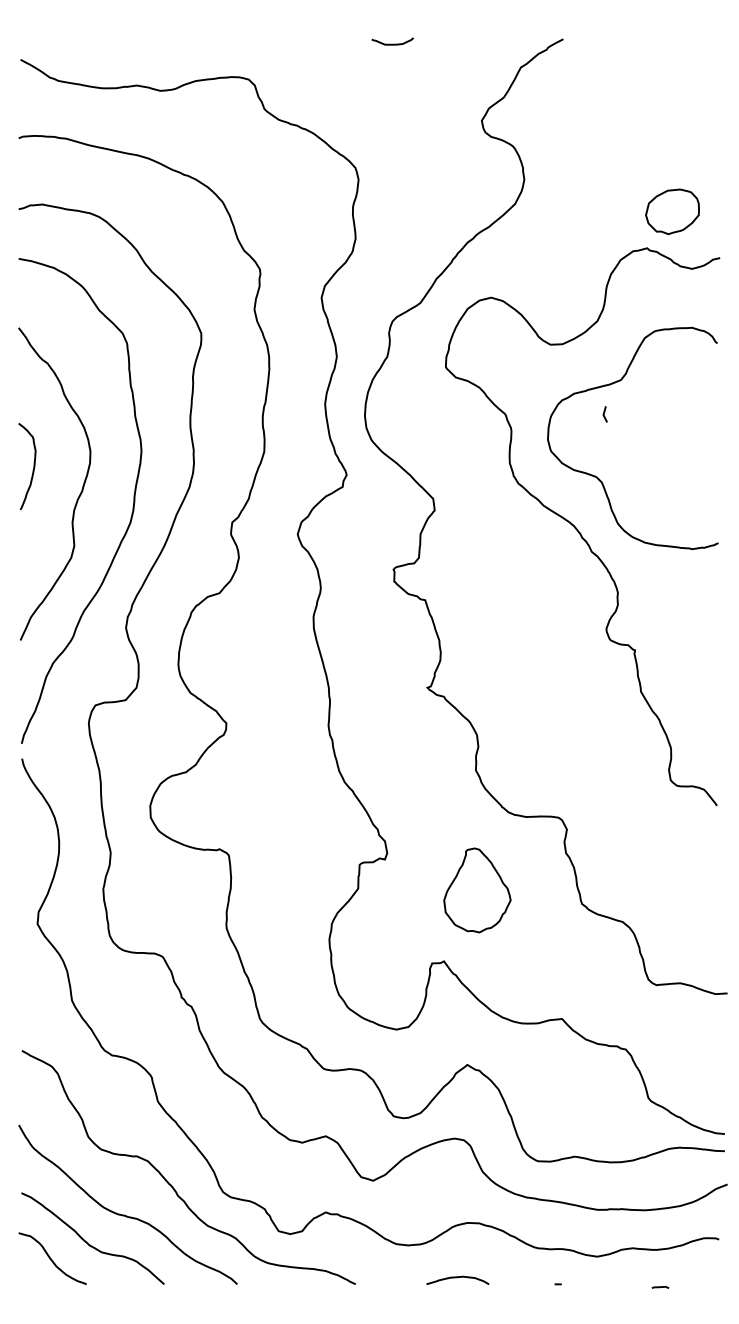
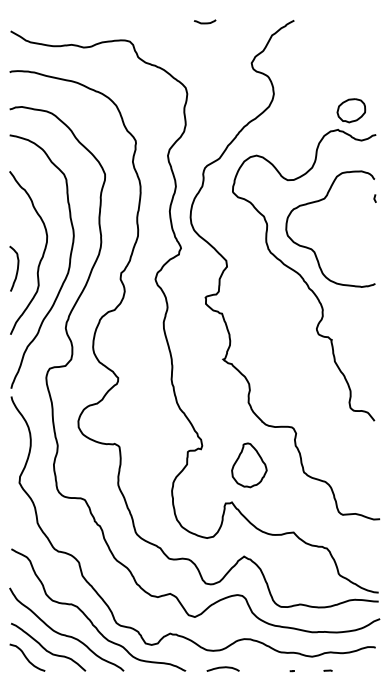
line: (603, 414) -> (374, 198), moved
curve: (31, 467) -> (16, 269), moved
curve: (456, 1279) -> (222, 668), moved
line: (659, 1286) -> (327, 670), moved

